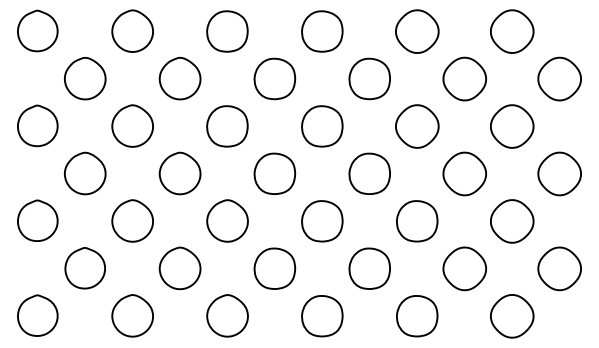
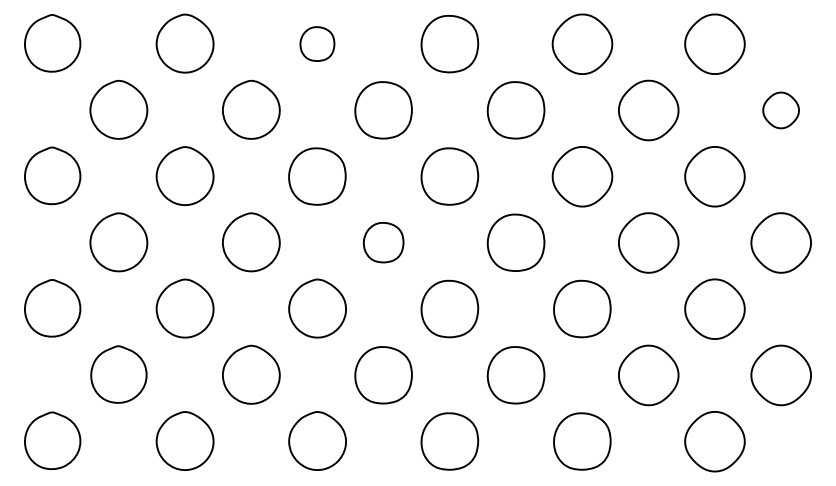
part: (227, 31) -> (317, 44), size x0.6
part: (559, 78) -> (780, 109), size x0.6
part: (274, 173) -> (383, 242), size x0.7

